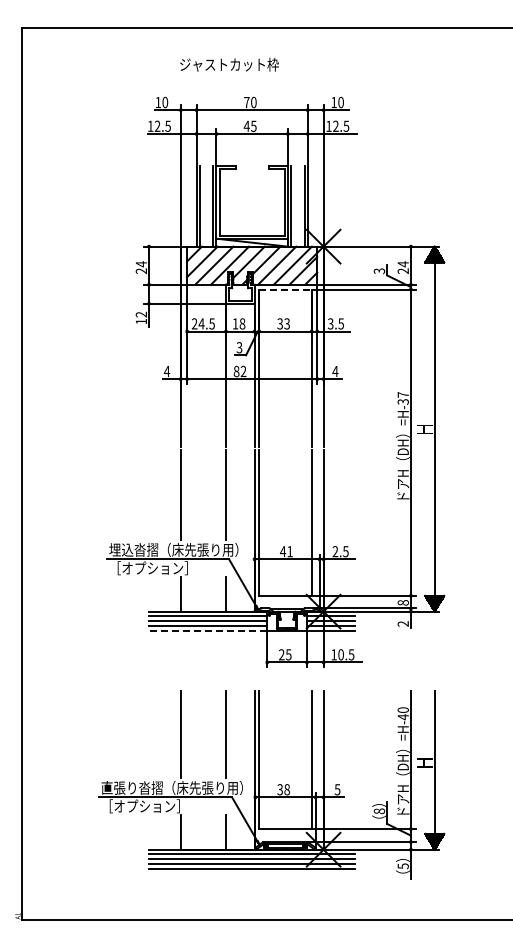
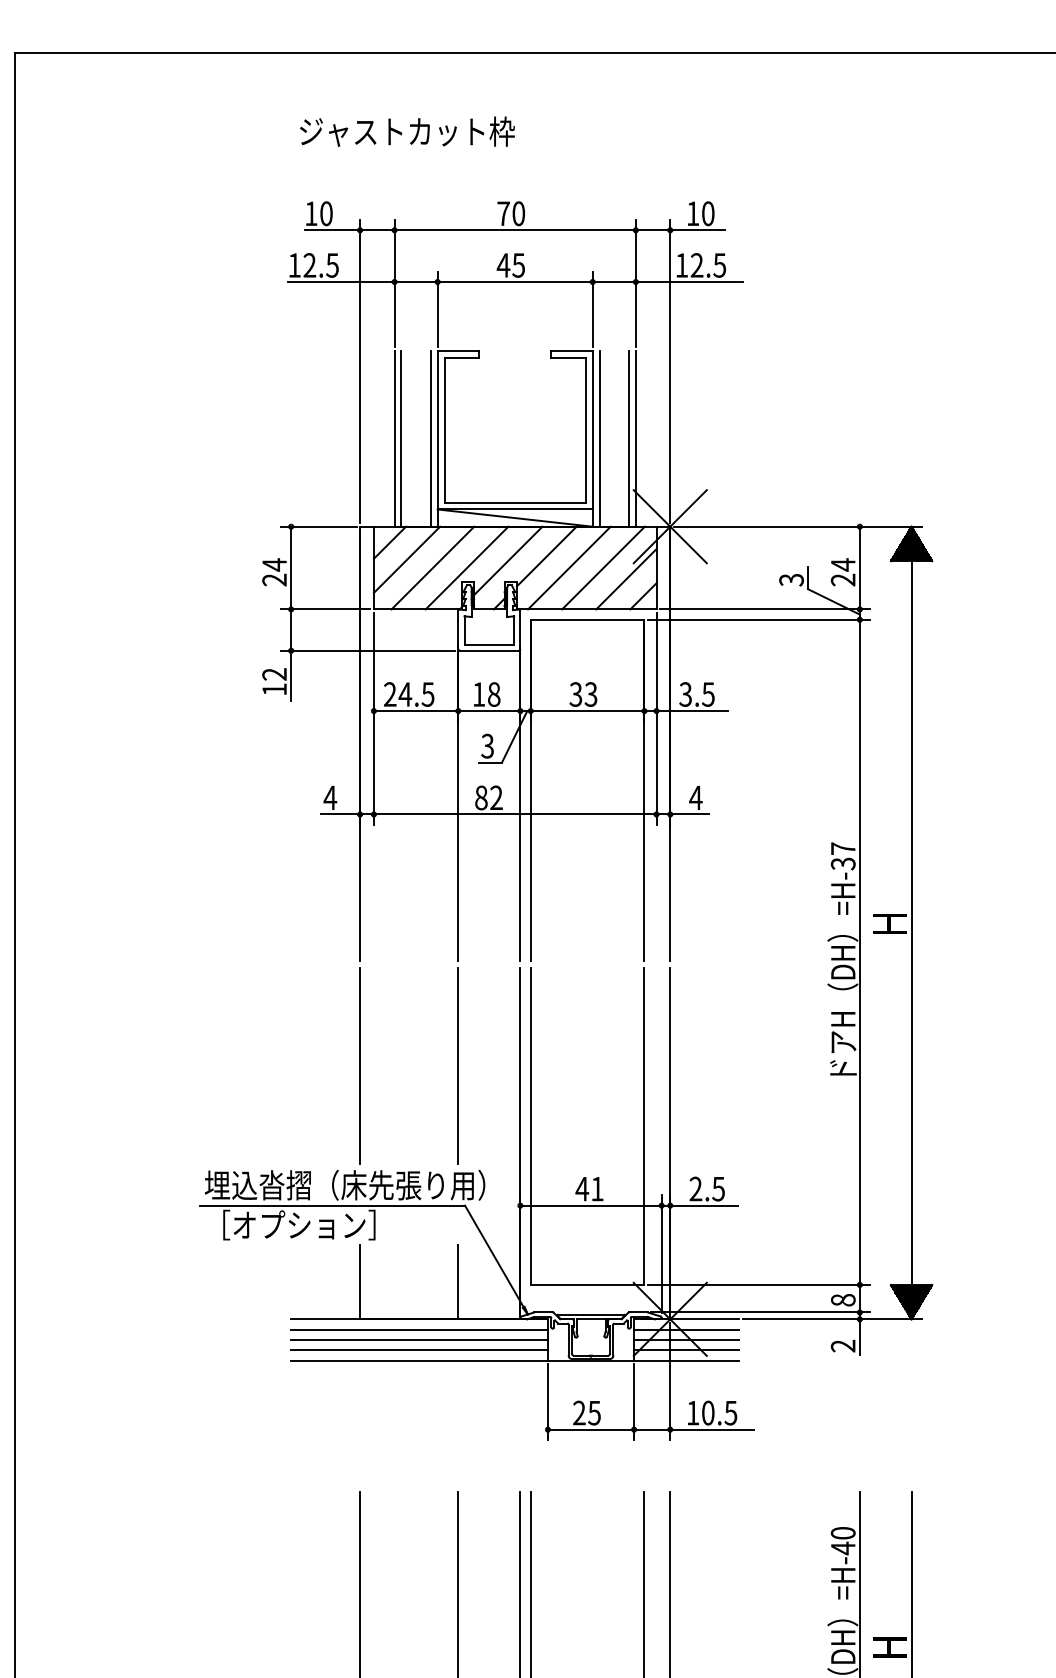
text: (229, 64) -> (407, 131), moved
line: (286, 289) -> (589, 619), dashed -> solid
line: (207, 630) -> (418, 1360), dashed -> solid

